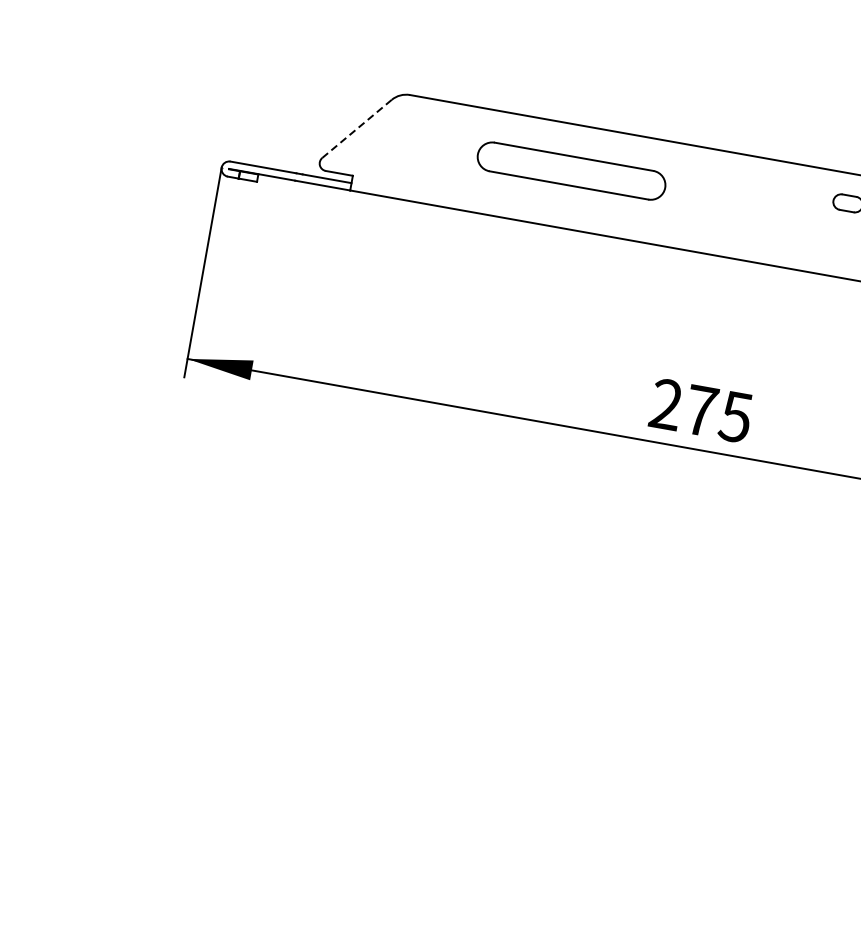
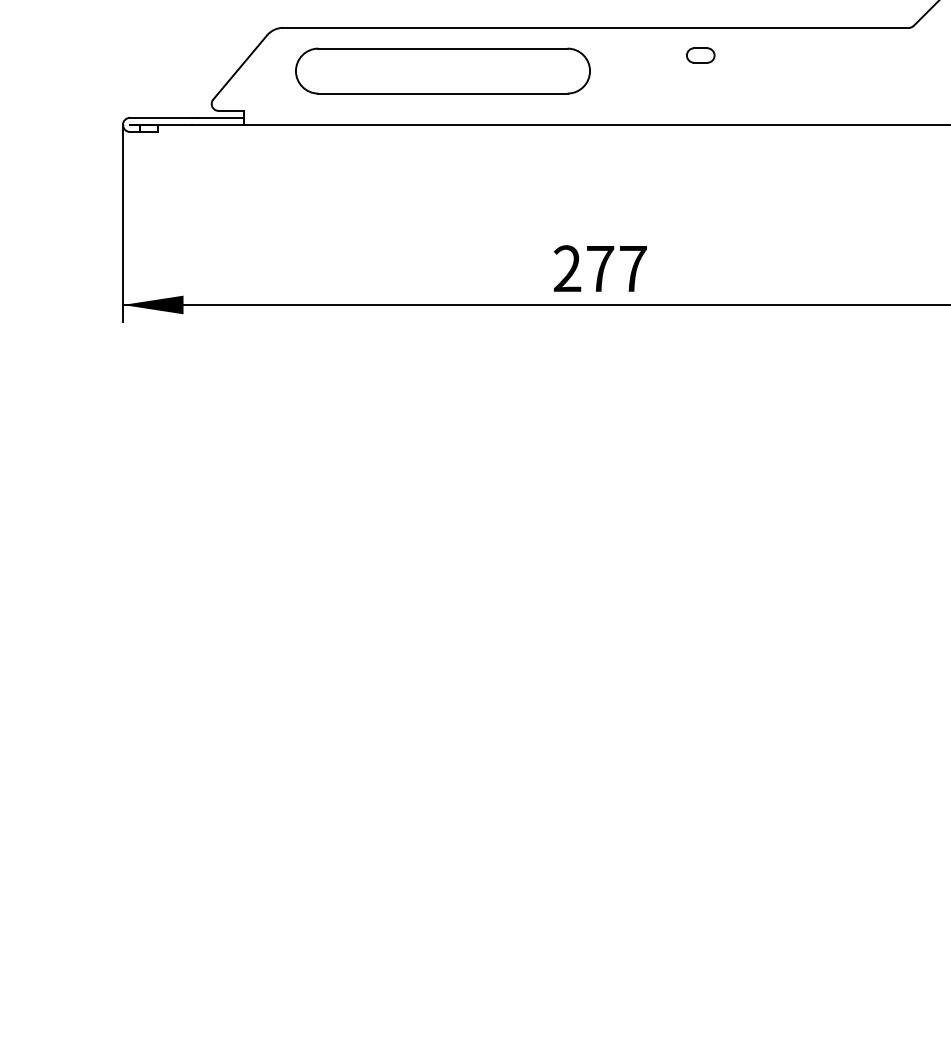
line: (357, 129) -> (240, 67), dashed -> solid
part: (571, 170) -> (442, 70), size x1.67
text: (735, 417) -> (632, 269), 275 -> 277

